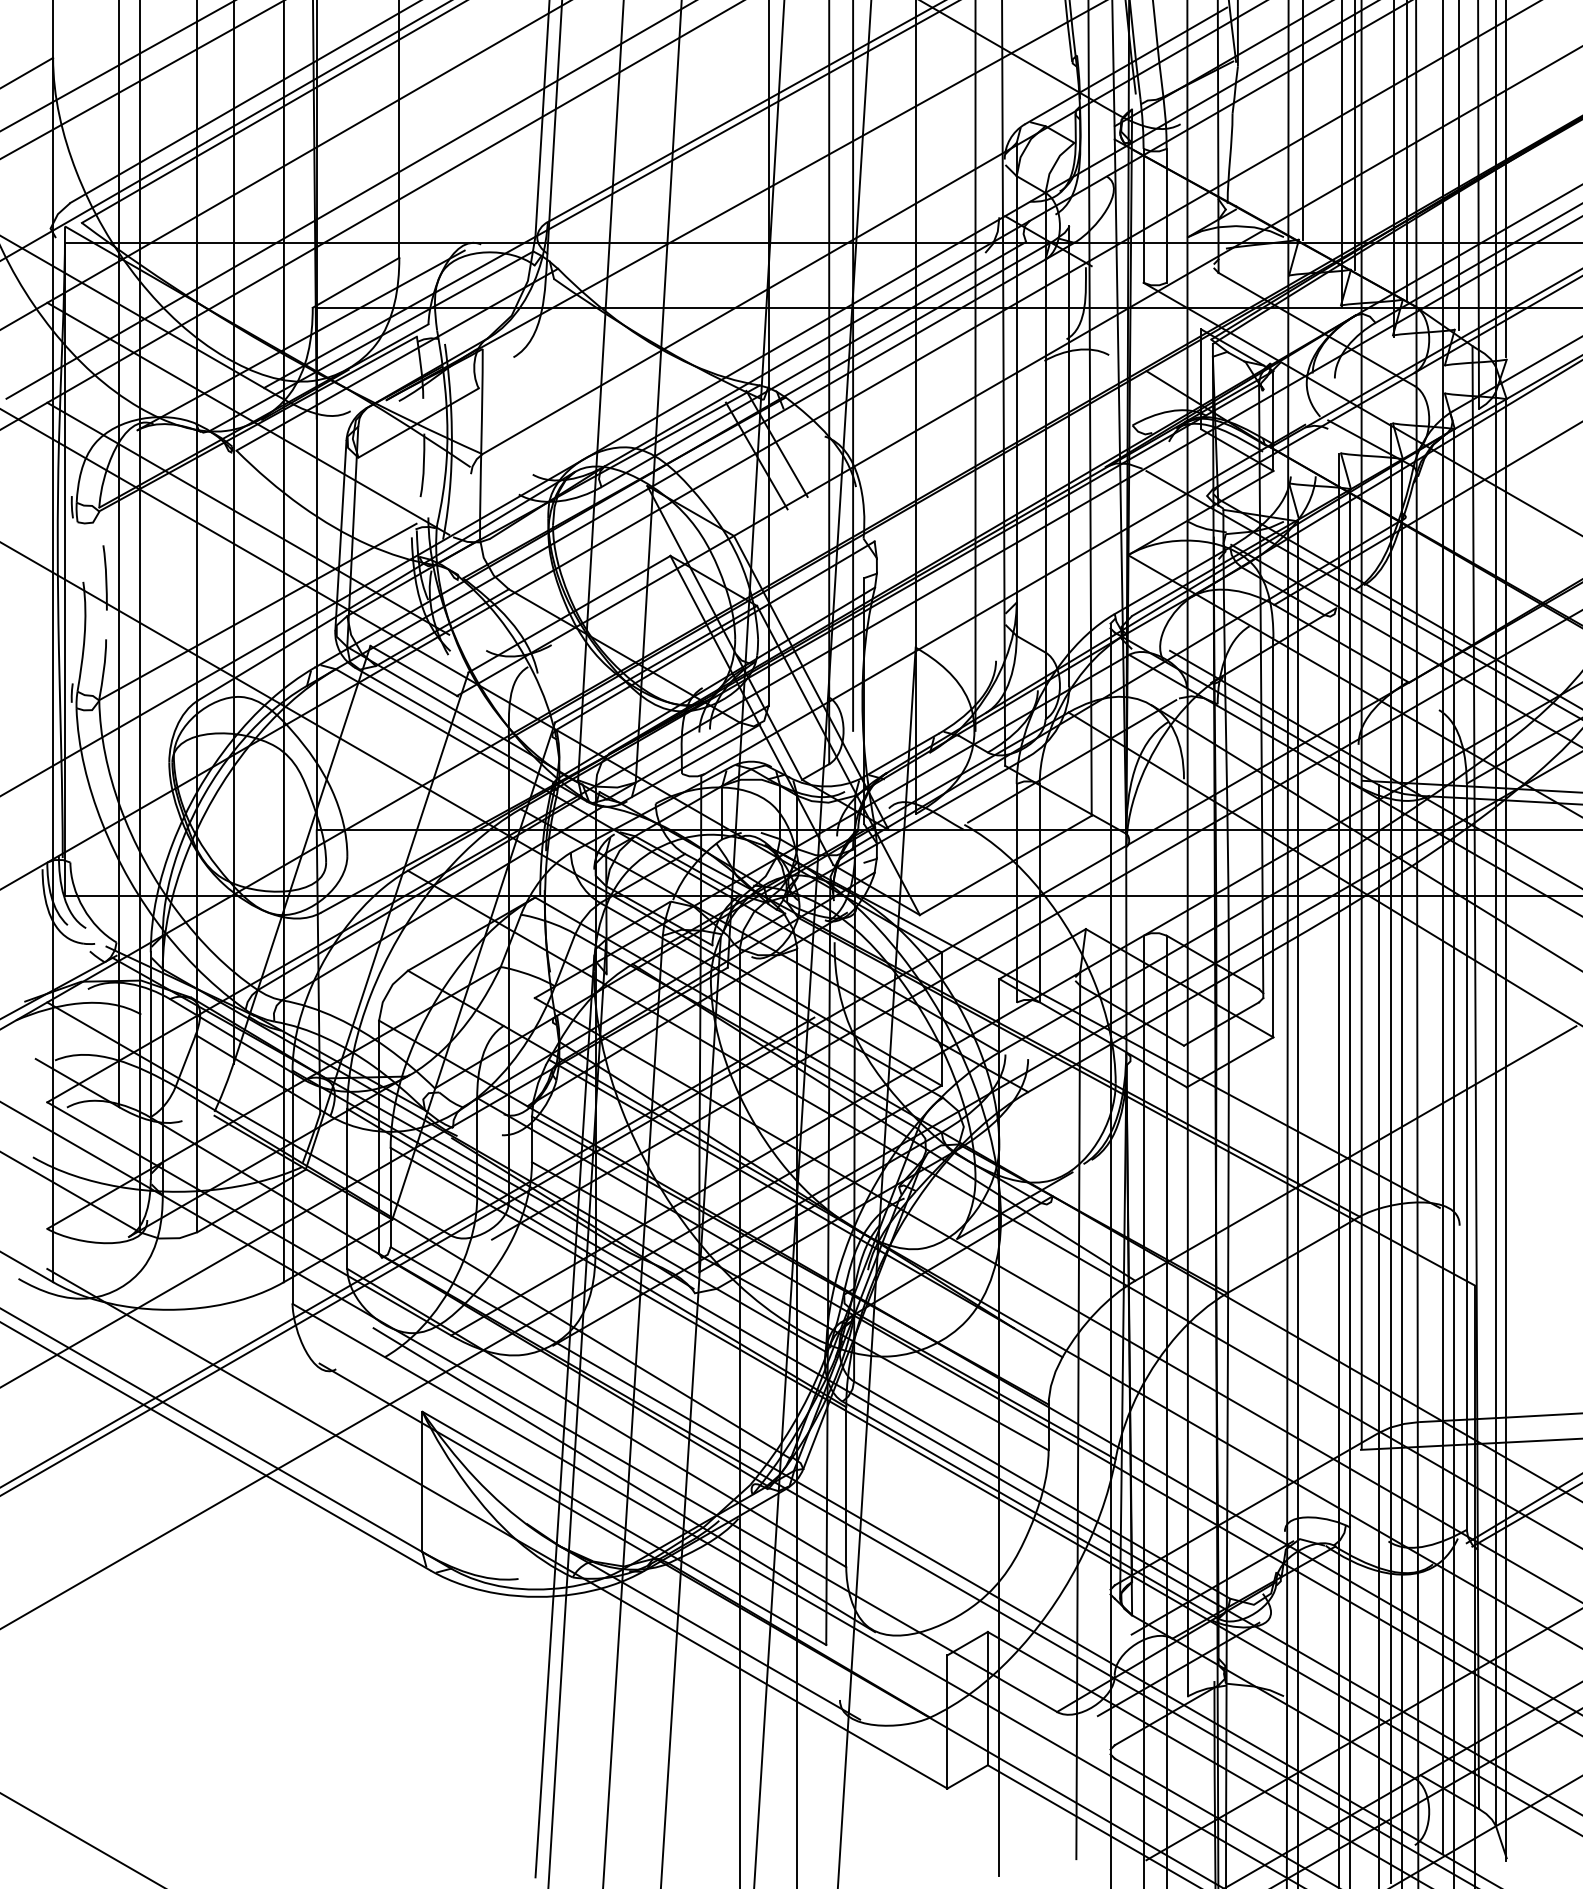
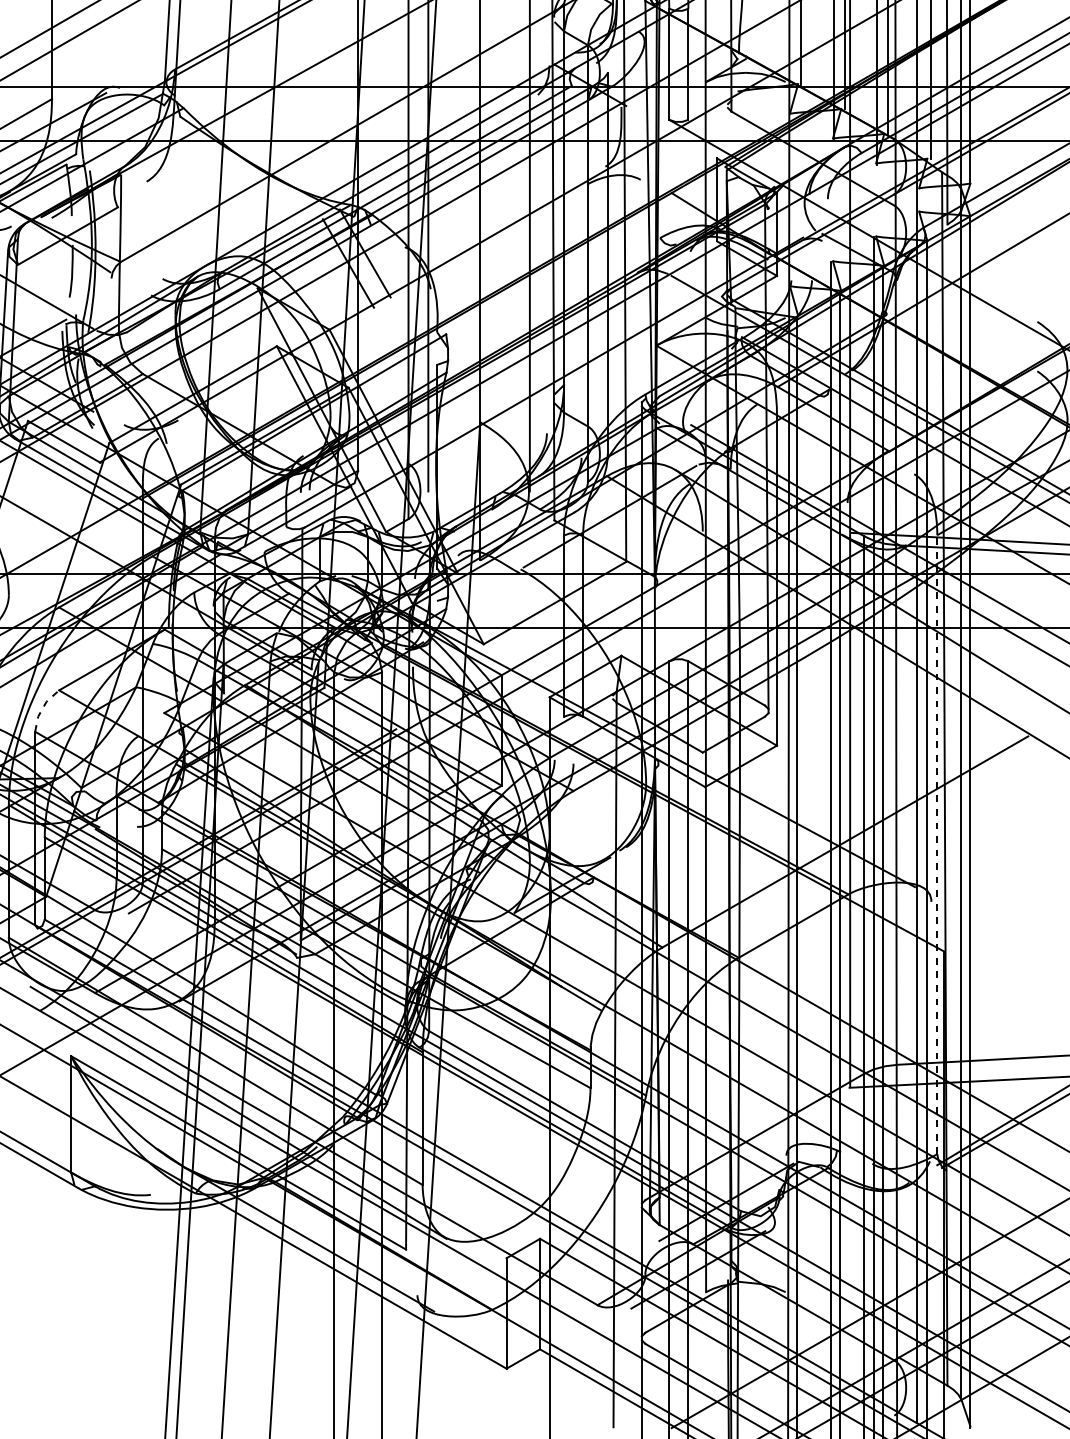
line: (388, 992) -> (42, 708), solid -> dashed
line: (1466, 1156) -> (937, 844), solid -> dashed

